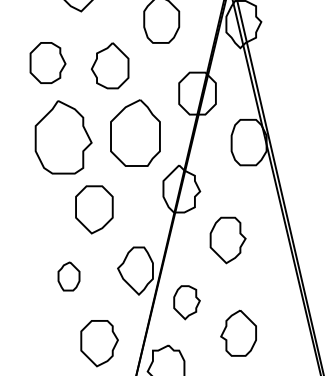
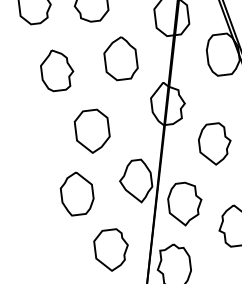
part: (135, 132) -> (120, 58), size x0.71
part: (63, 137) -> (57, 70), size x0.62
part: (68, 276) -> (76, 193), size x1.67
part: (186, 302) -> (184, 204), size x1.43

